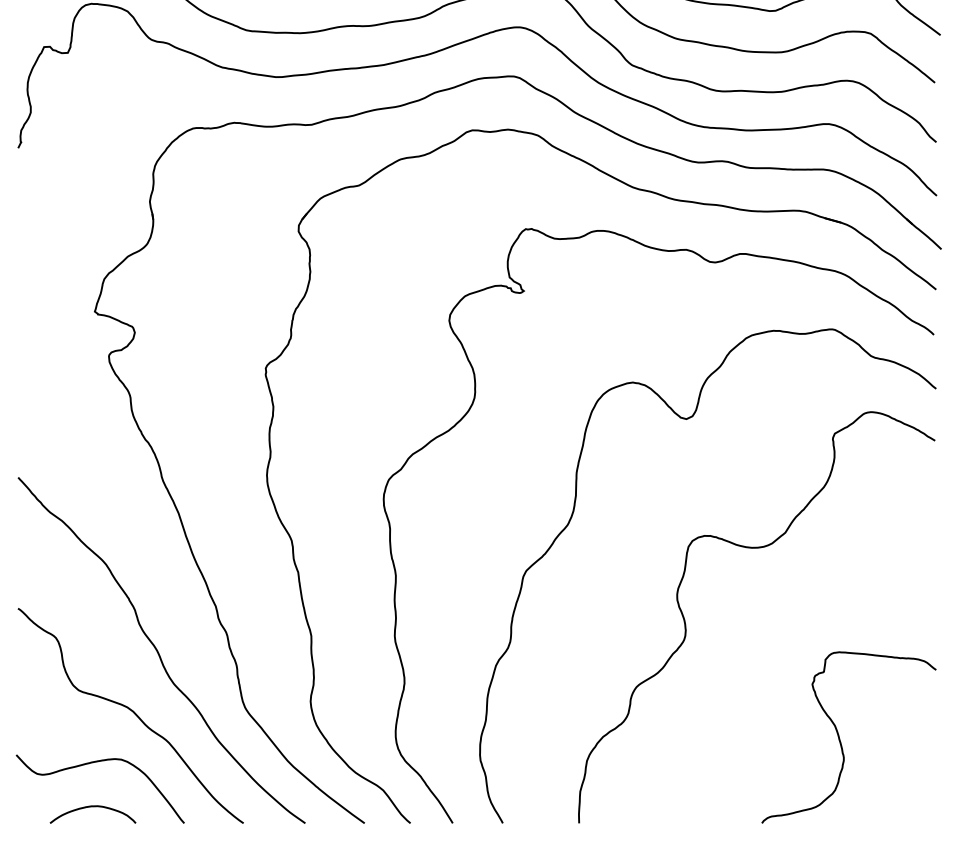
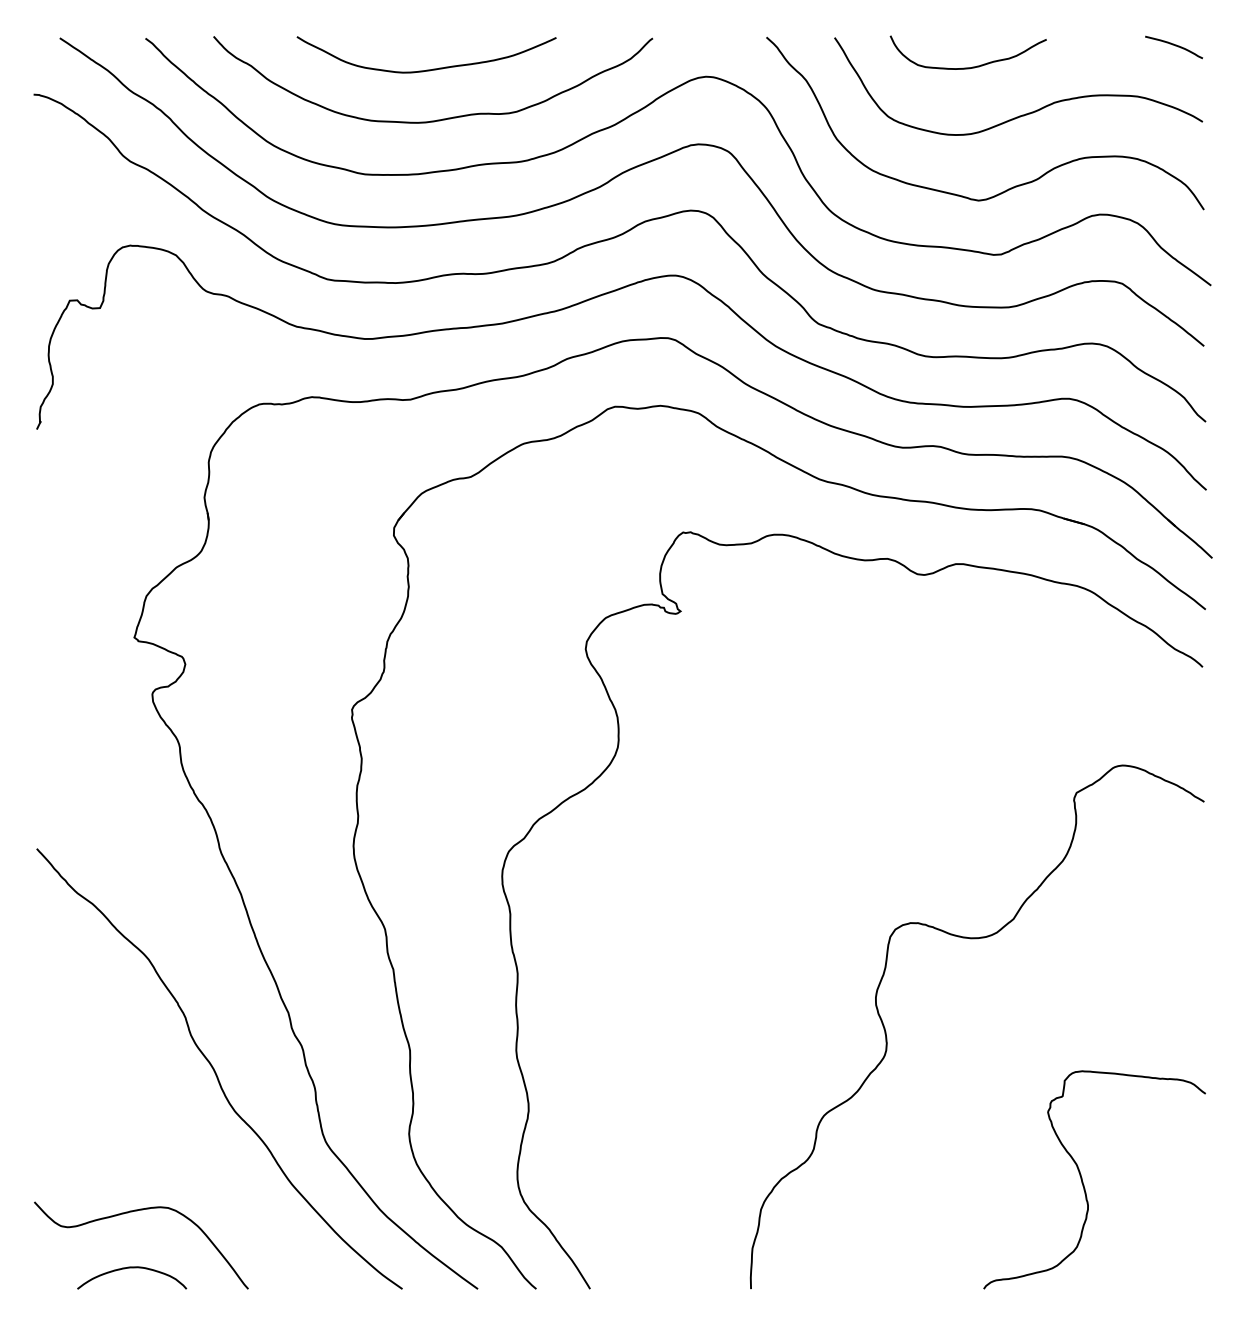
curve: (571, 518) -> (741, 901), removed
curve: (133, 712) -> (183, 1148), removed

